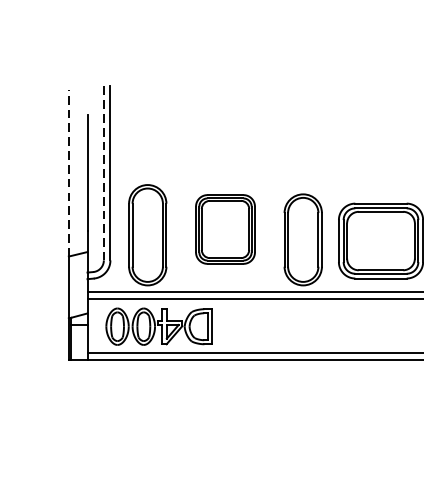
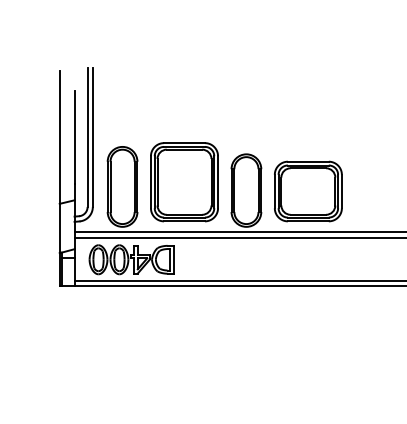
line: (68, 173) -> (59, 137), dashed -> solid
line: (103, 174) -> (87, 138), dashed -> solid
part: (225, 229) -> (184, 182), size x1.43

